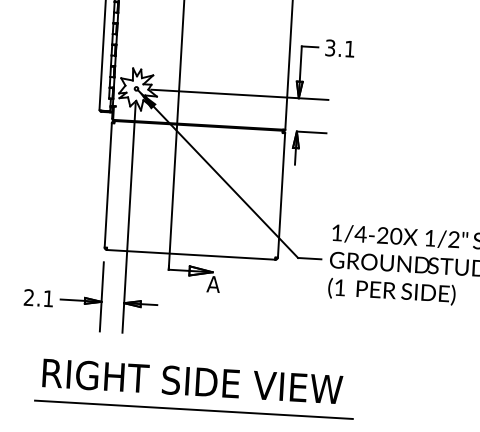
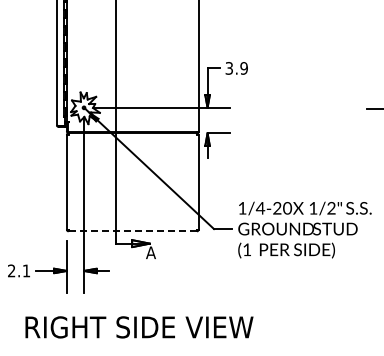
text: (349, 49) -> (243, 68), 3.1 -> 3.9
line: (190, 254) -> (132, 231), solid -> dashed
line: (193, 409) -> (141, 348), removed

